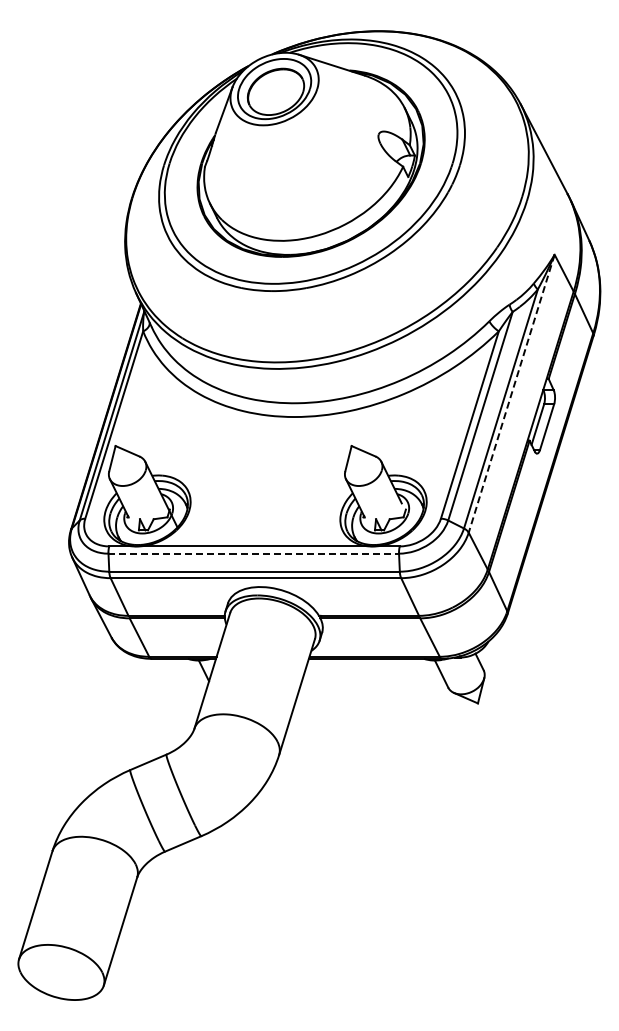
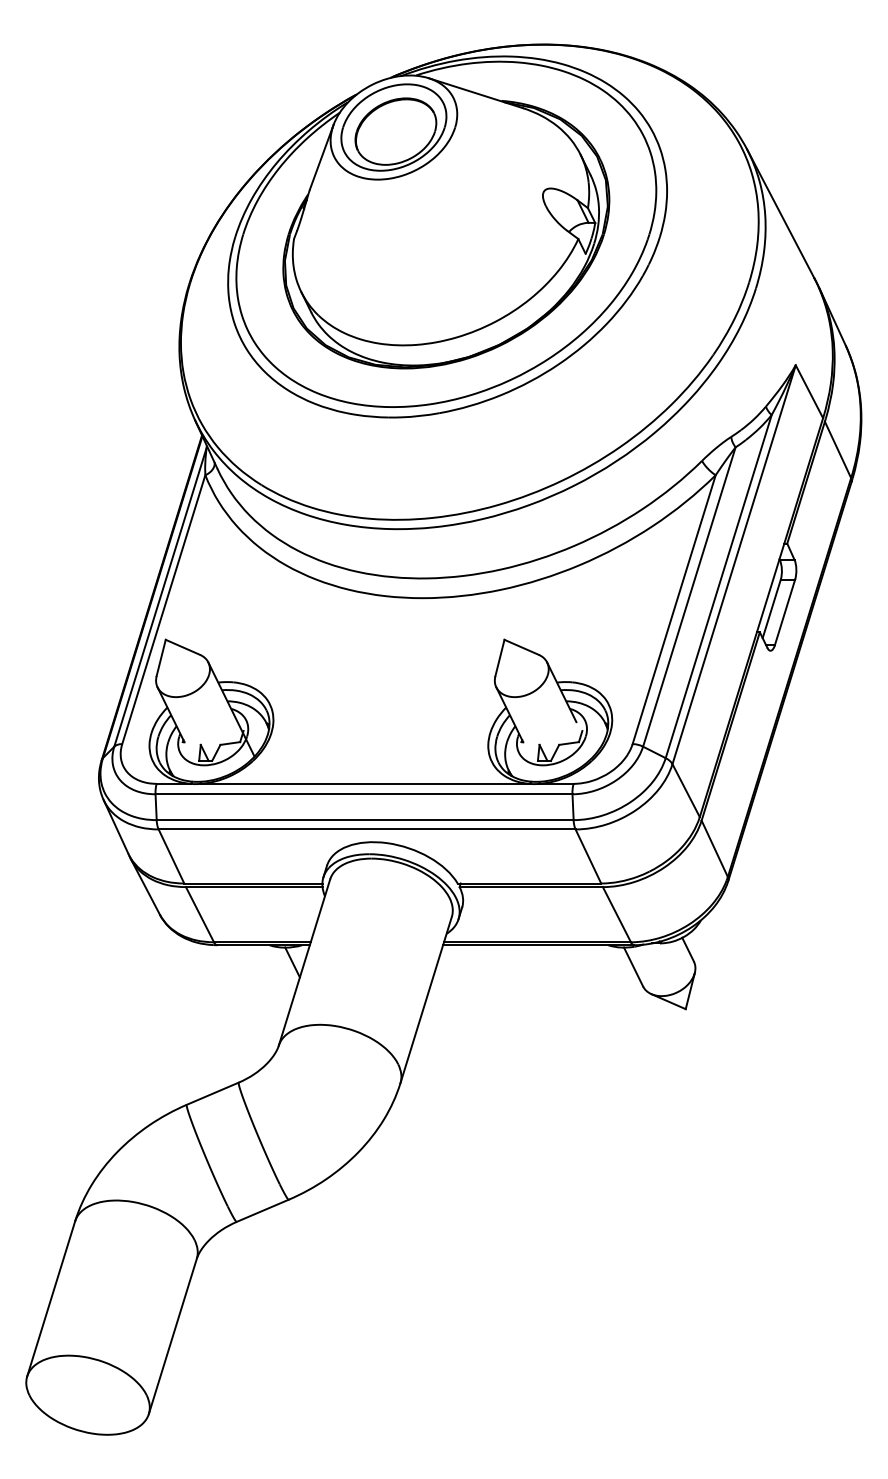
line: (511, 394) -> (733, 565), dashed -> solid
line: (254, 553) -> (365, 794), dashed -> solid

